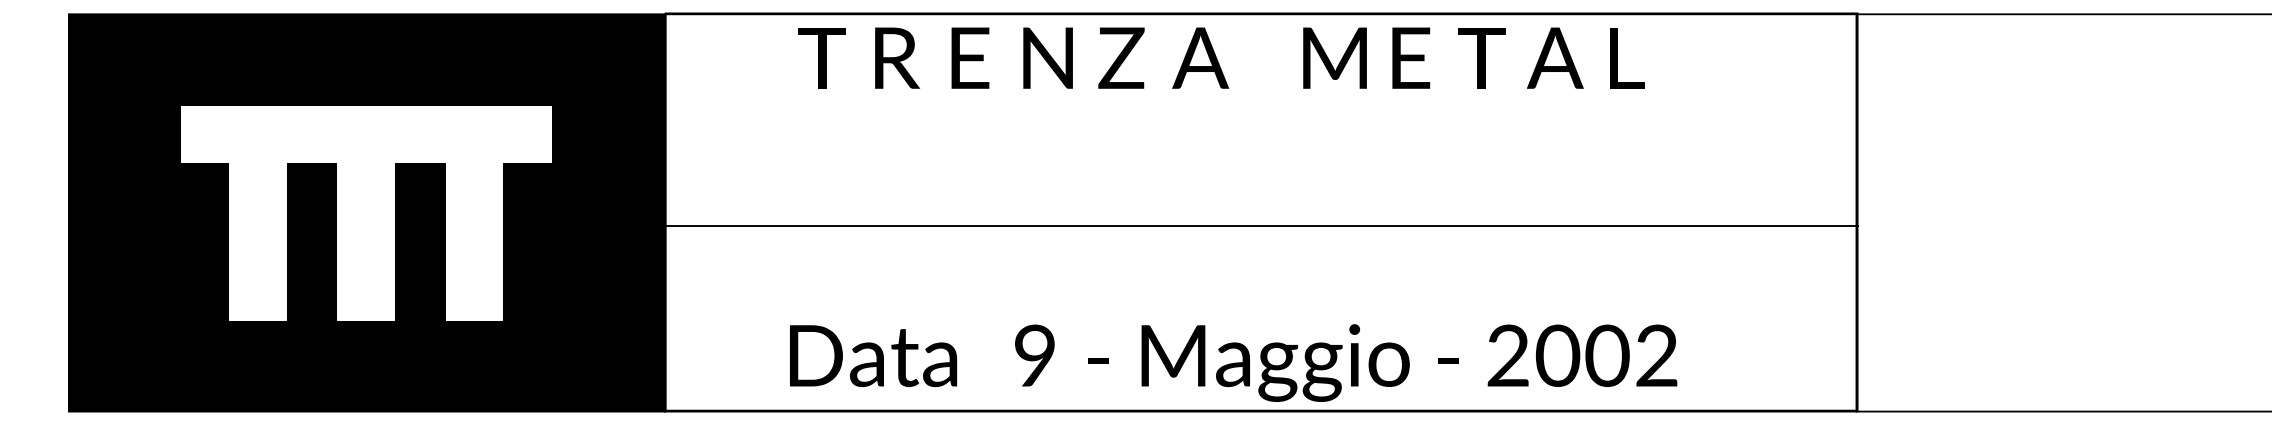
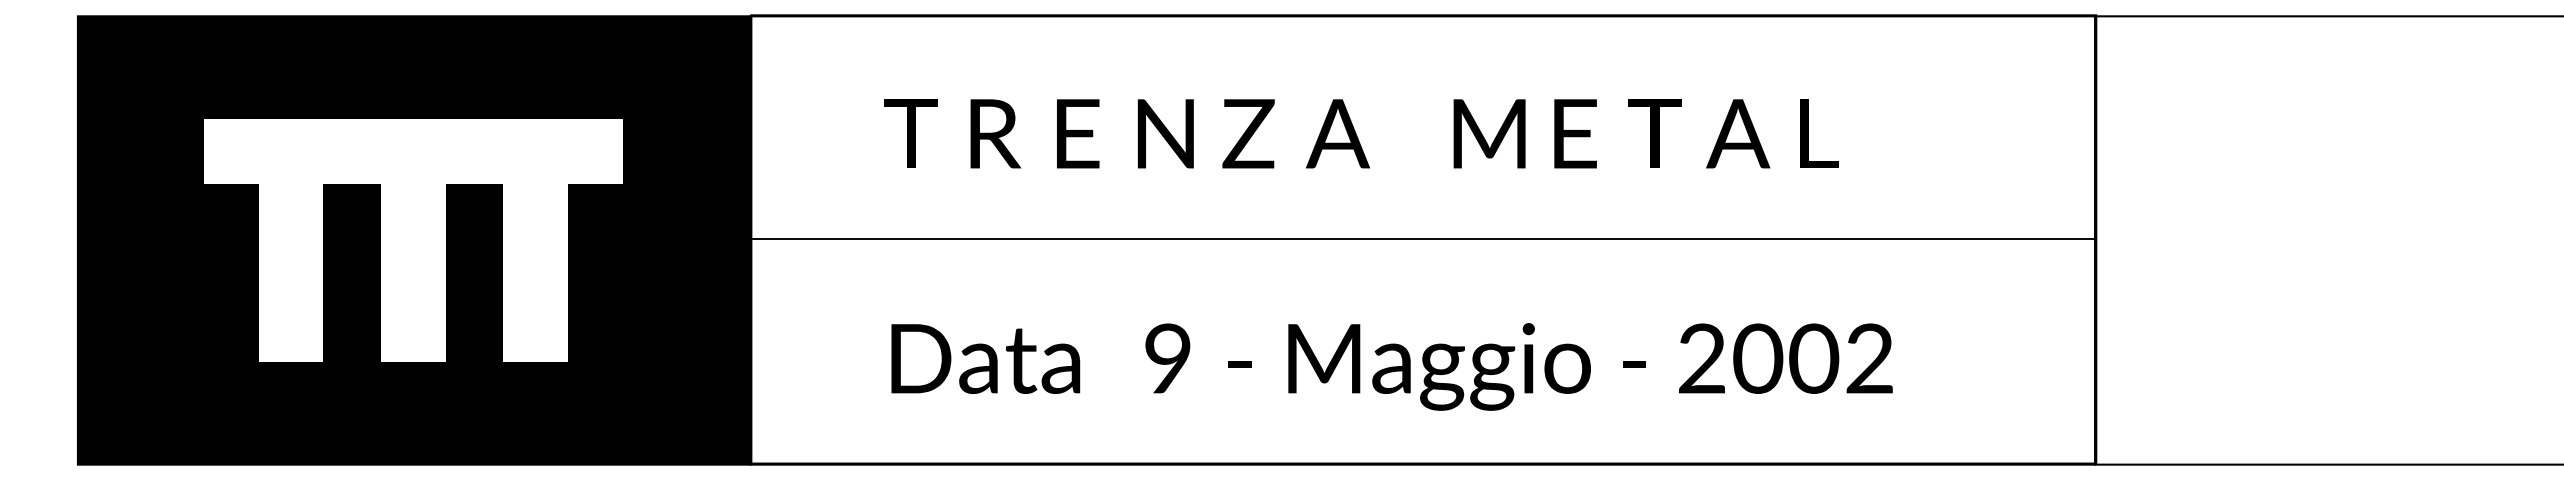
text: (1221, 57) -> (1361, 133), moved
line: (1261, 226) -> (1423, 239), moved
text: (1233, 362) -> (1391, 366), moved

